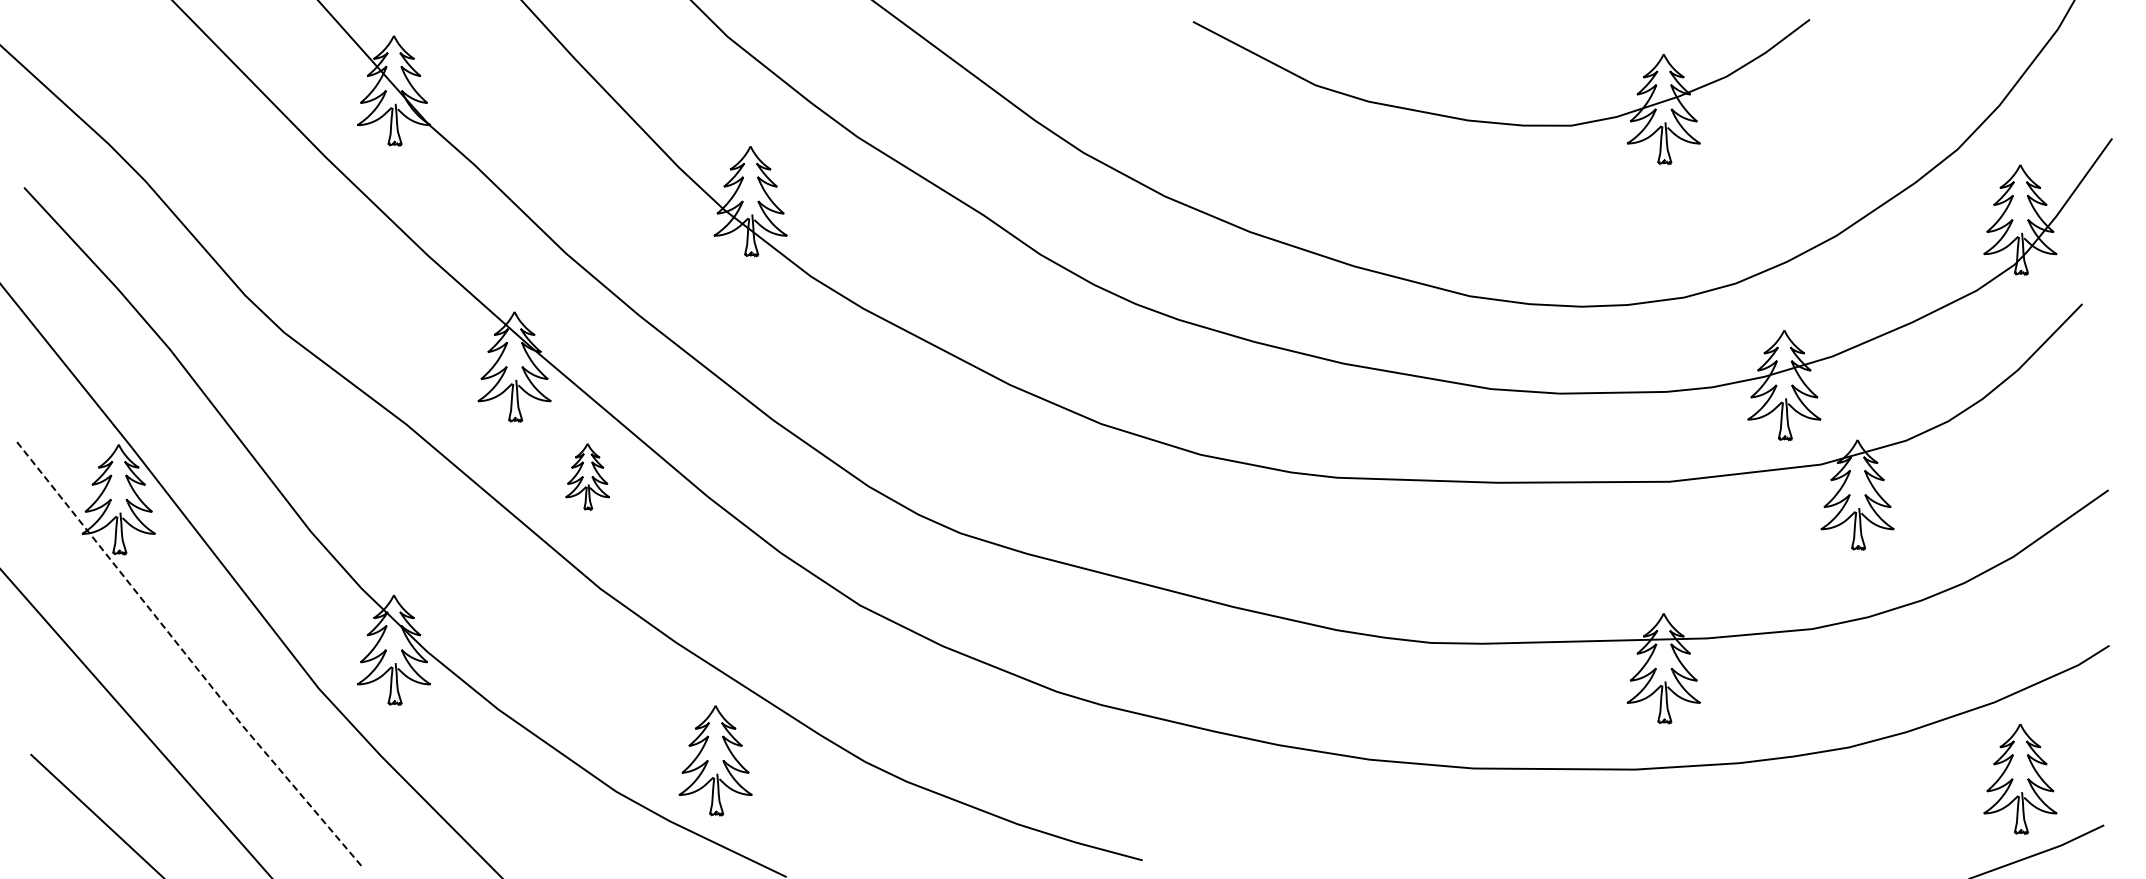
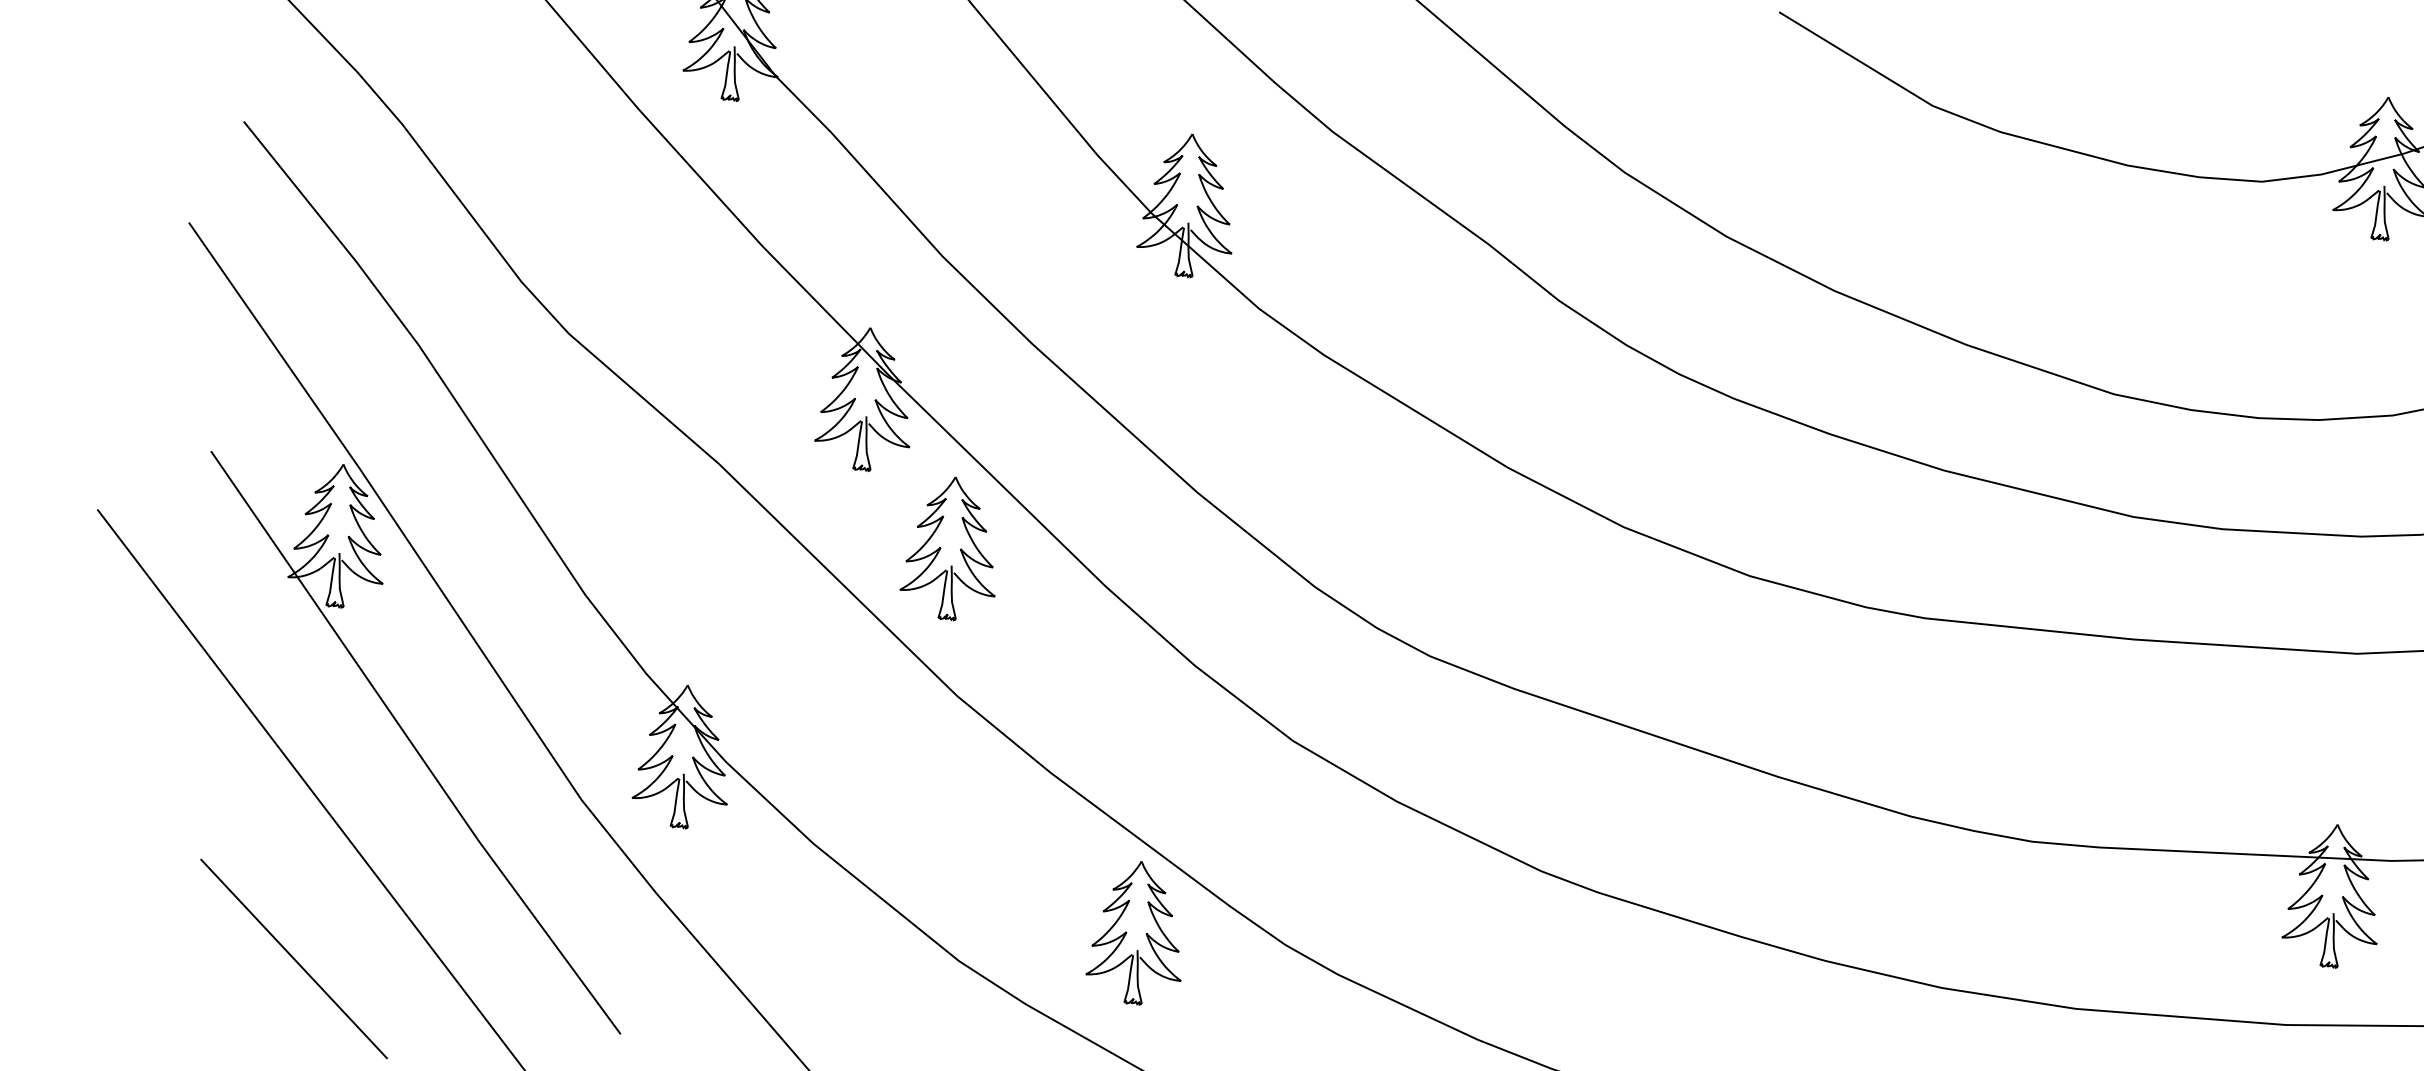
part: (587, 476) -> (950, 548), size x1.67
line: (187, 655) -> (413, 744), dashed -> solid
part: (715, 760) -> (1136, 932), moved

